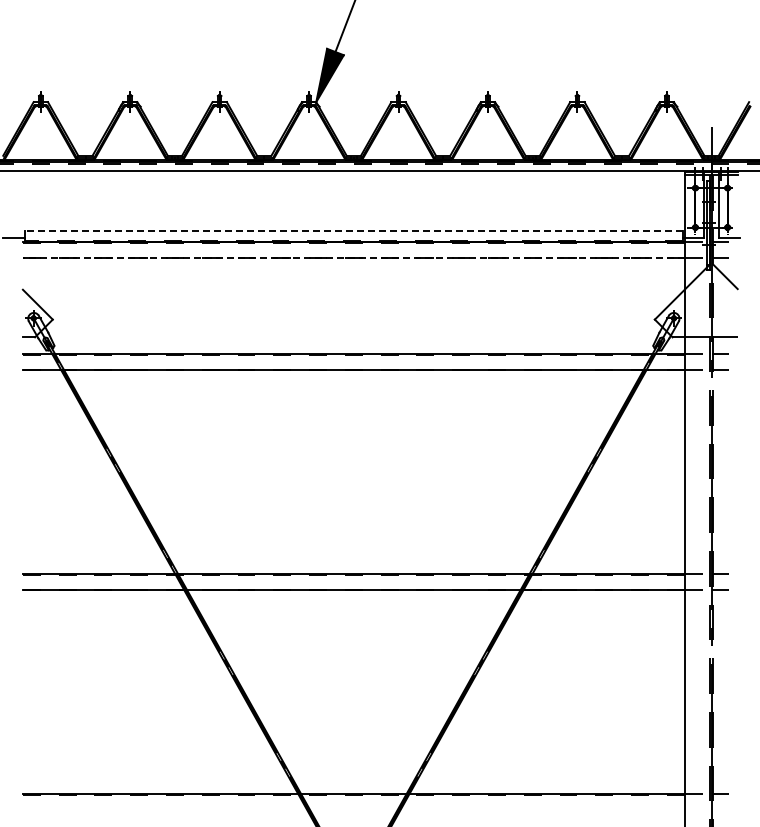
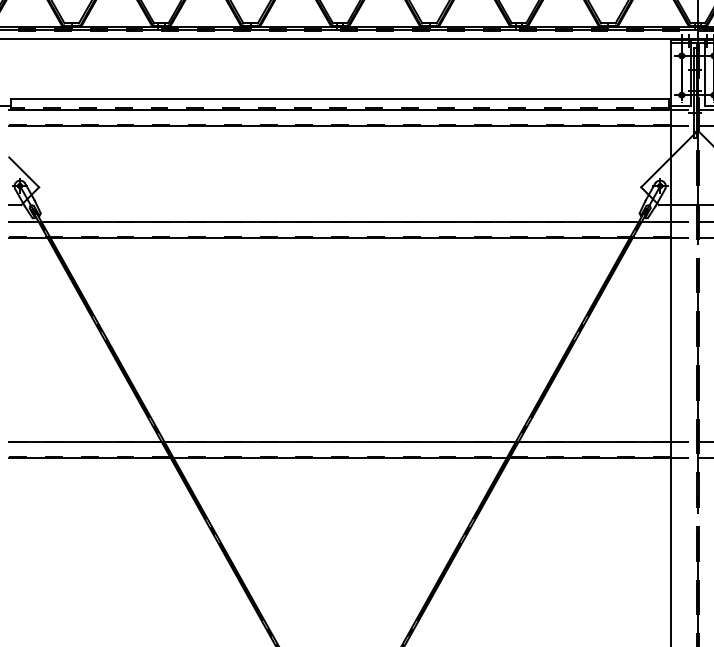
line: (353, 231) -> (339, 99), dashed -> solid
line: (353, 258) -> (339, 126), dashed -> solid

